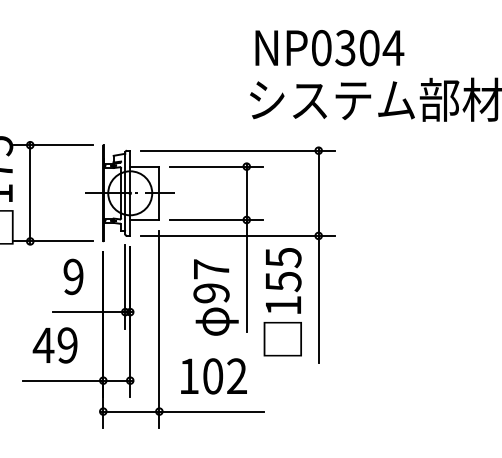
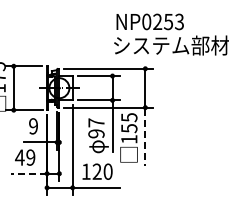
text: (369, 47) -> (168, 21), NP0304 -> NP0253
line: (318, 301) -> (145, 137), solid -> dashed
text: (224, 375) -> (102, 171), 102 -> 120
line: (62, 380) -> (28, 173), solid -> dashed

